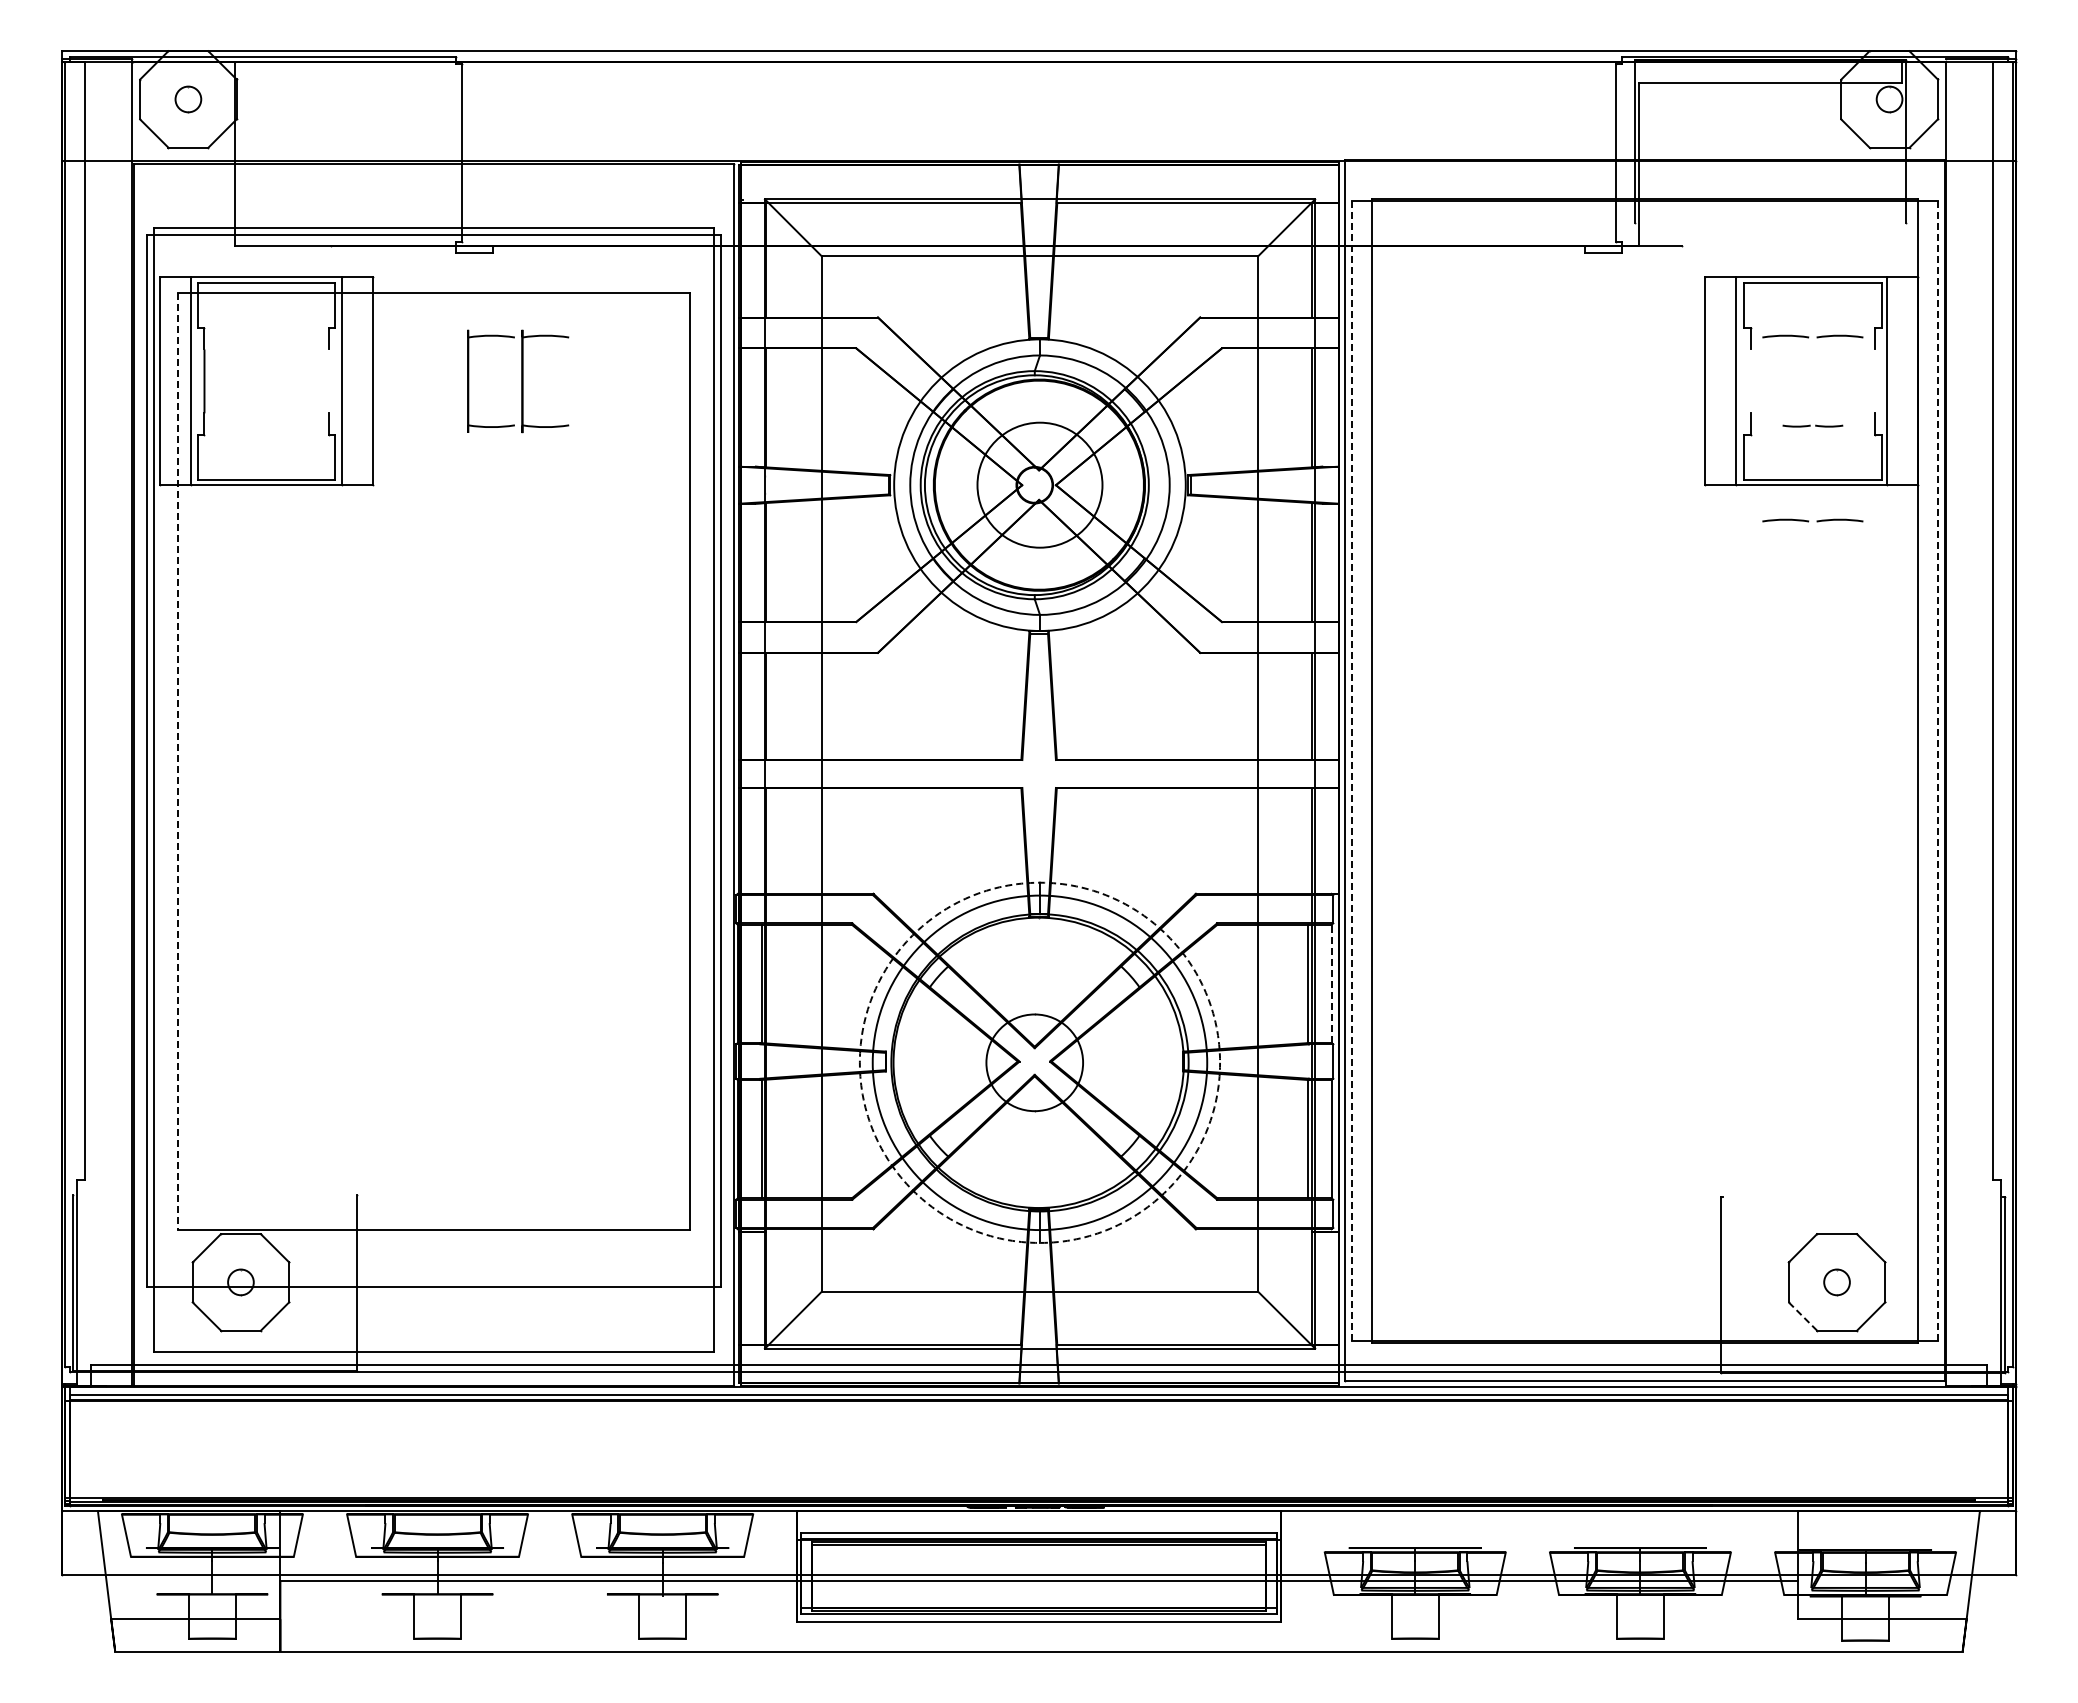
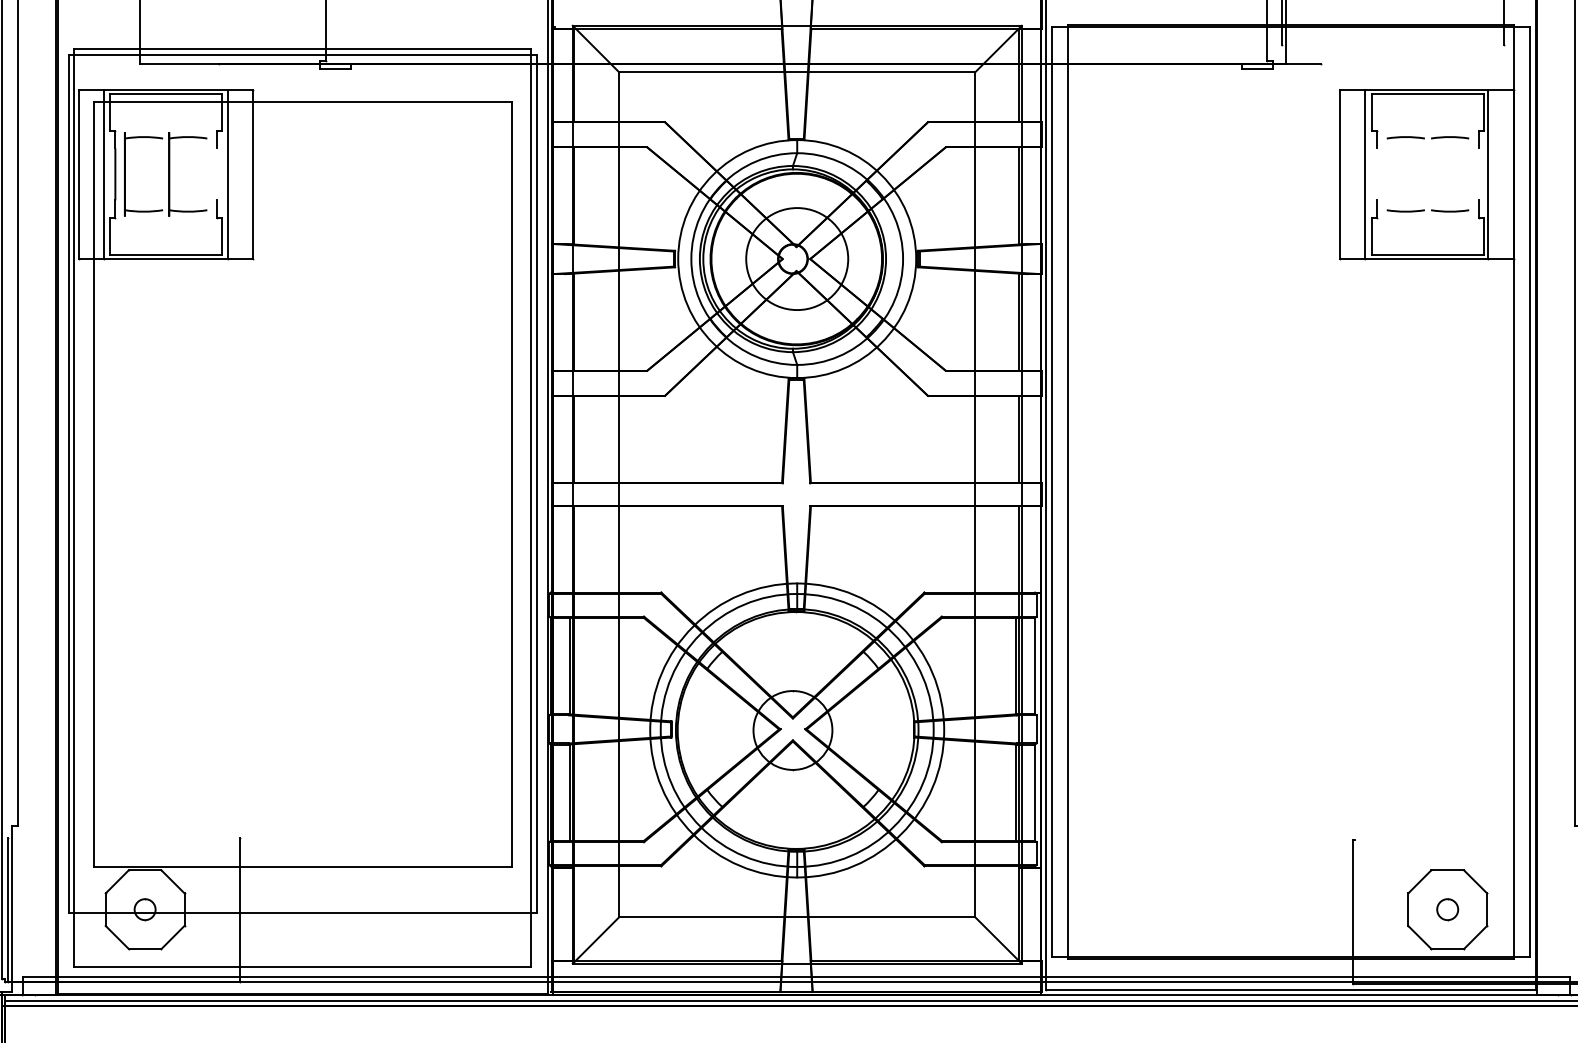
part: (518, 381) -> (165, 174), moved
part: (1812, 425) -> (1427, 210), size x1.67
part: (1812, 520) -> (1427, 287), removed
line: (177, 761) -> (93, 484), dashed -> solid
line: (1938, 770) -> (1530, 491), dashed -> solid
line: (1351, 771) -> (1051, 492), dashed -> solid
line: (1331, 983) -> (1035, 665), dashed -> solid
circle: (1039, 1062) -> (796, 730), dashed -> solid
line: (1802, 1316) -> (1419, 937), dashed -> solid

